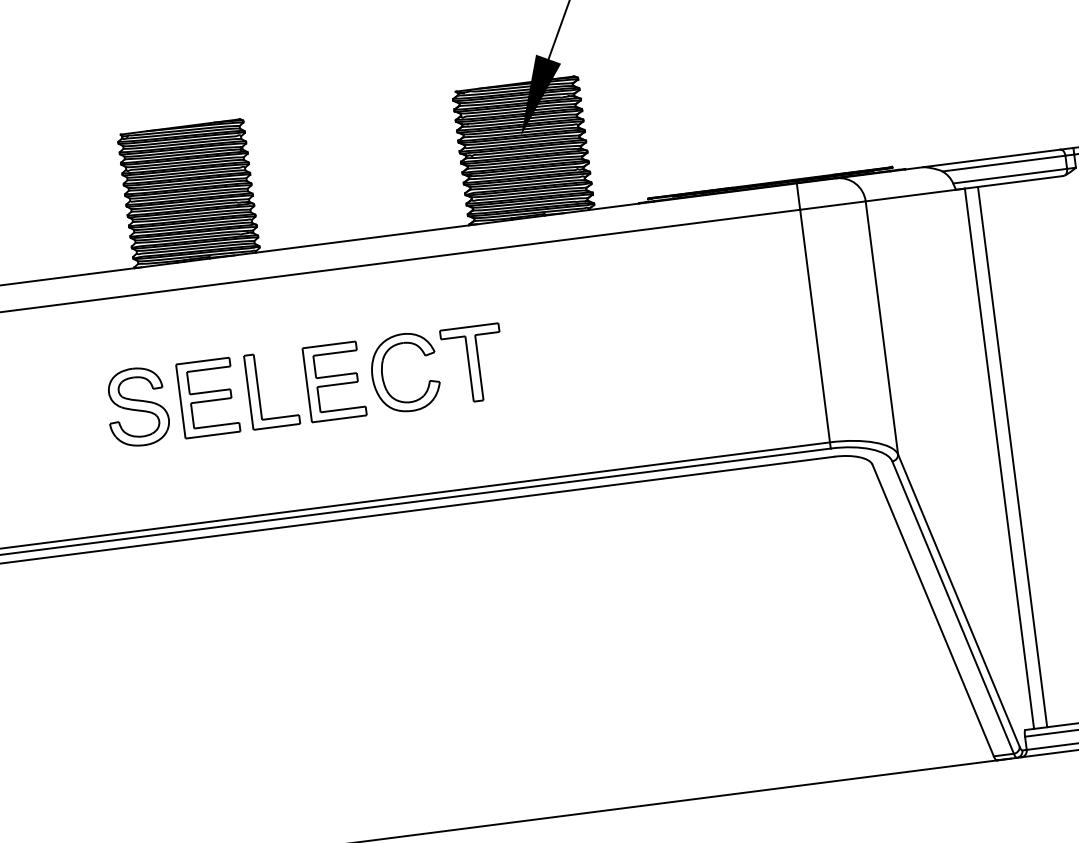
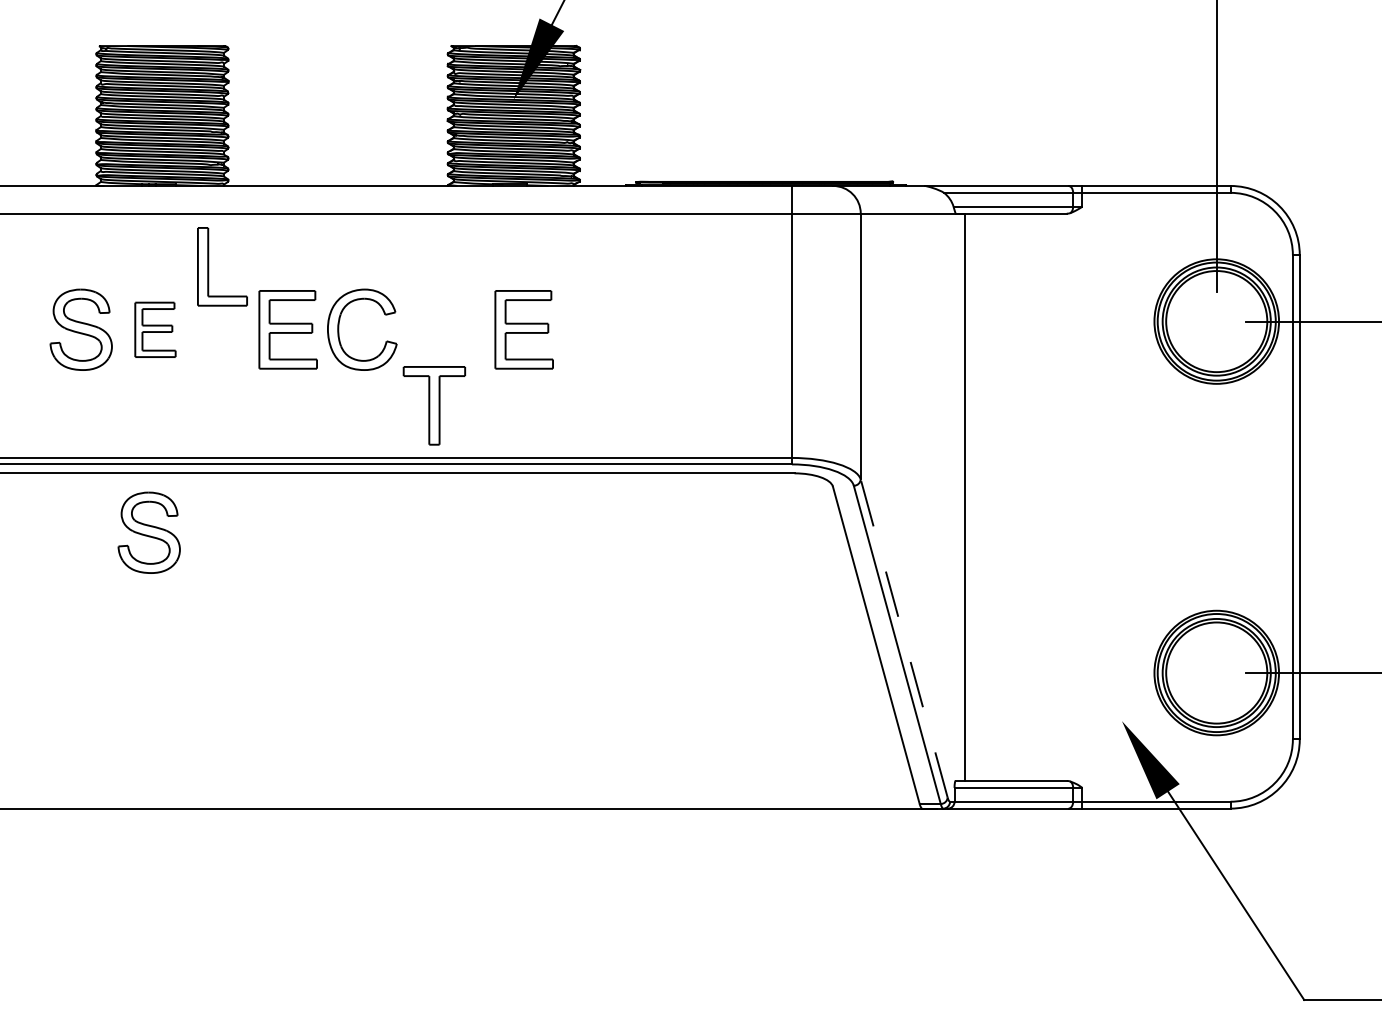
part: (558, 352) -> (523, 329), added
part: (473, 363) -> (434, 405), moved
part: (259, 391) -> (209, 266), moved
part: (208, 397) -> (155, 329), size x0.7
line: (1012, 457) -> (978, 497), removed
part: (226, 591) -> (148, 532), added
line: (959, 600) -> (904, 638), solid -> dashed

